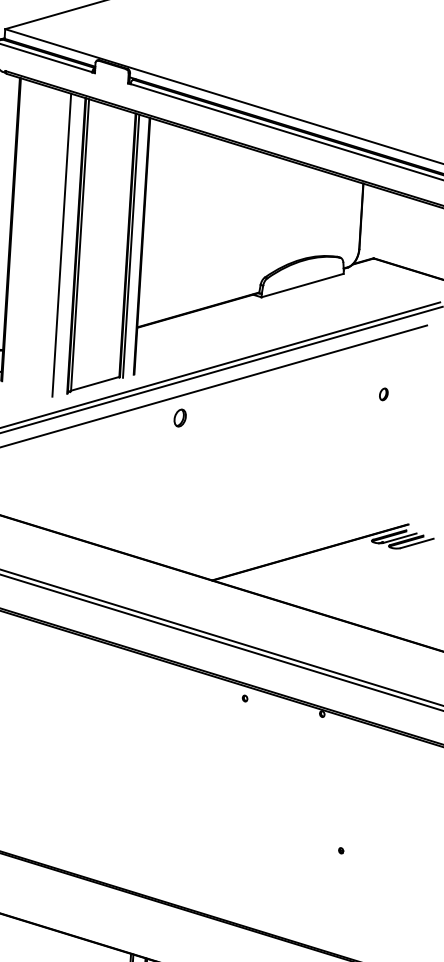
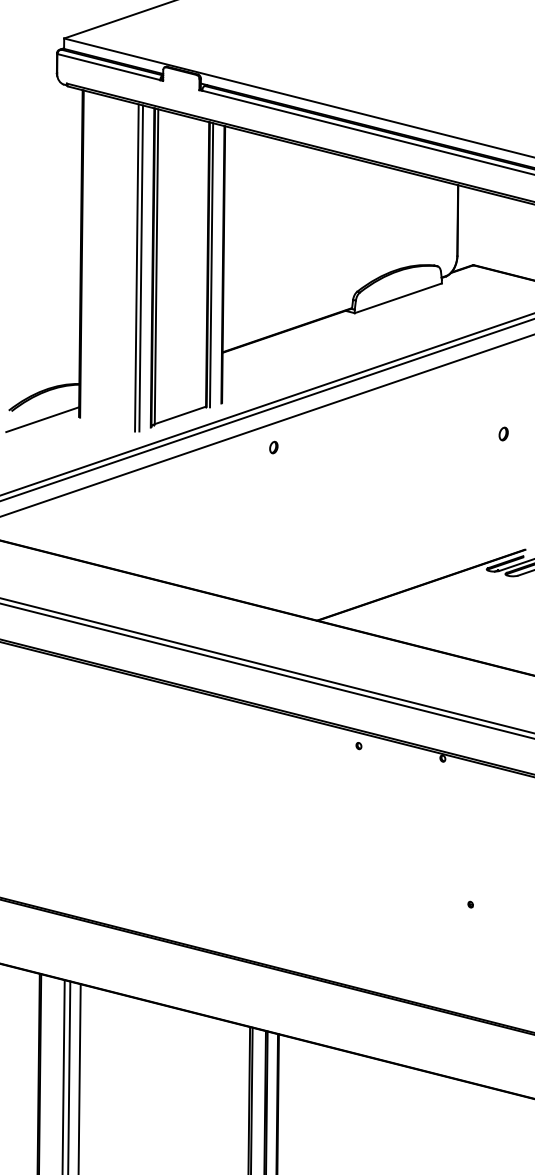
line: (66, 245) -> (141, 268), added
part: (383, 393) -> (503, 433), moved
part: (179, 417) -> (273, 447), size x0.62

